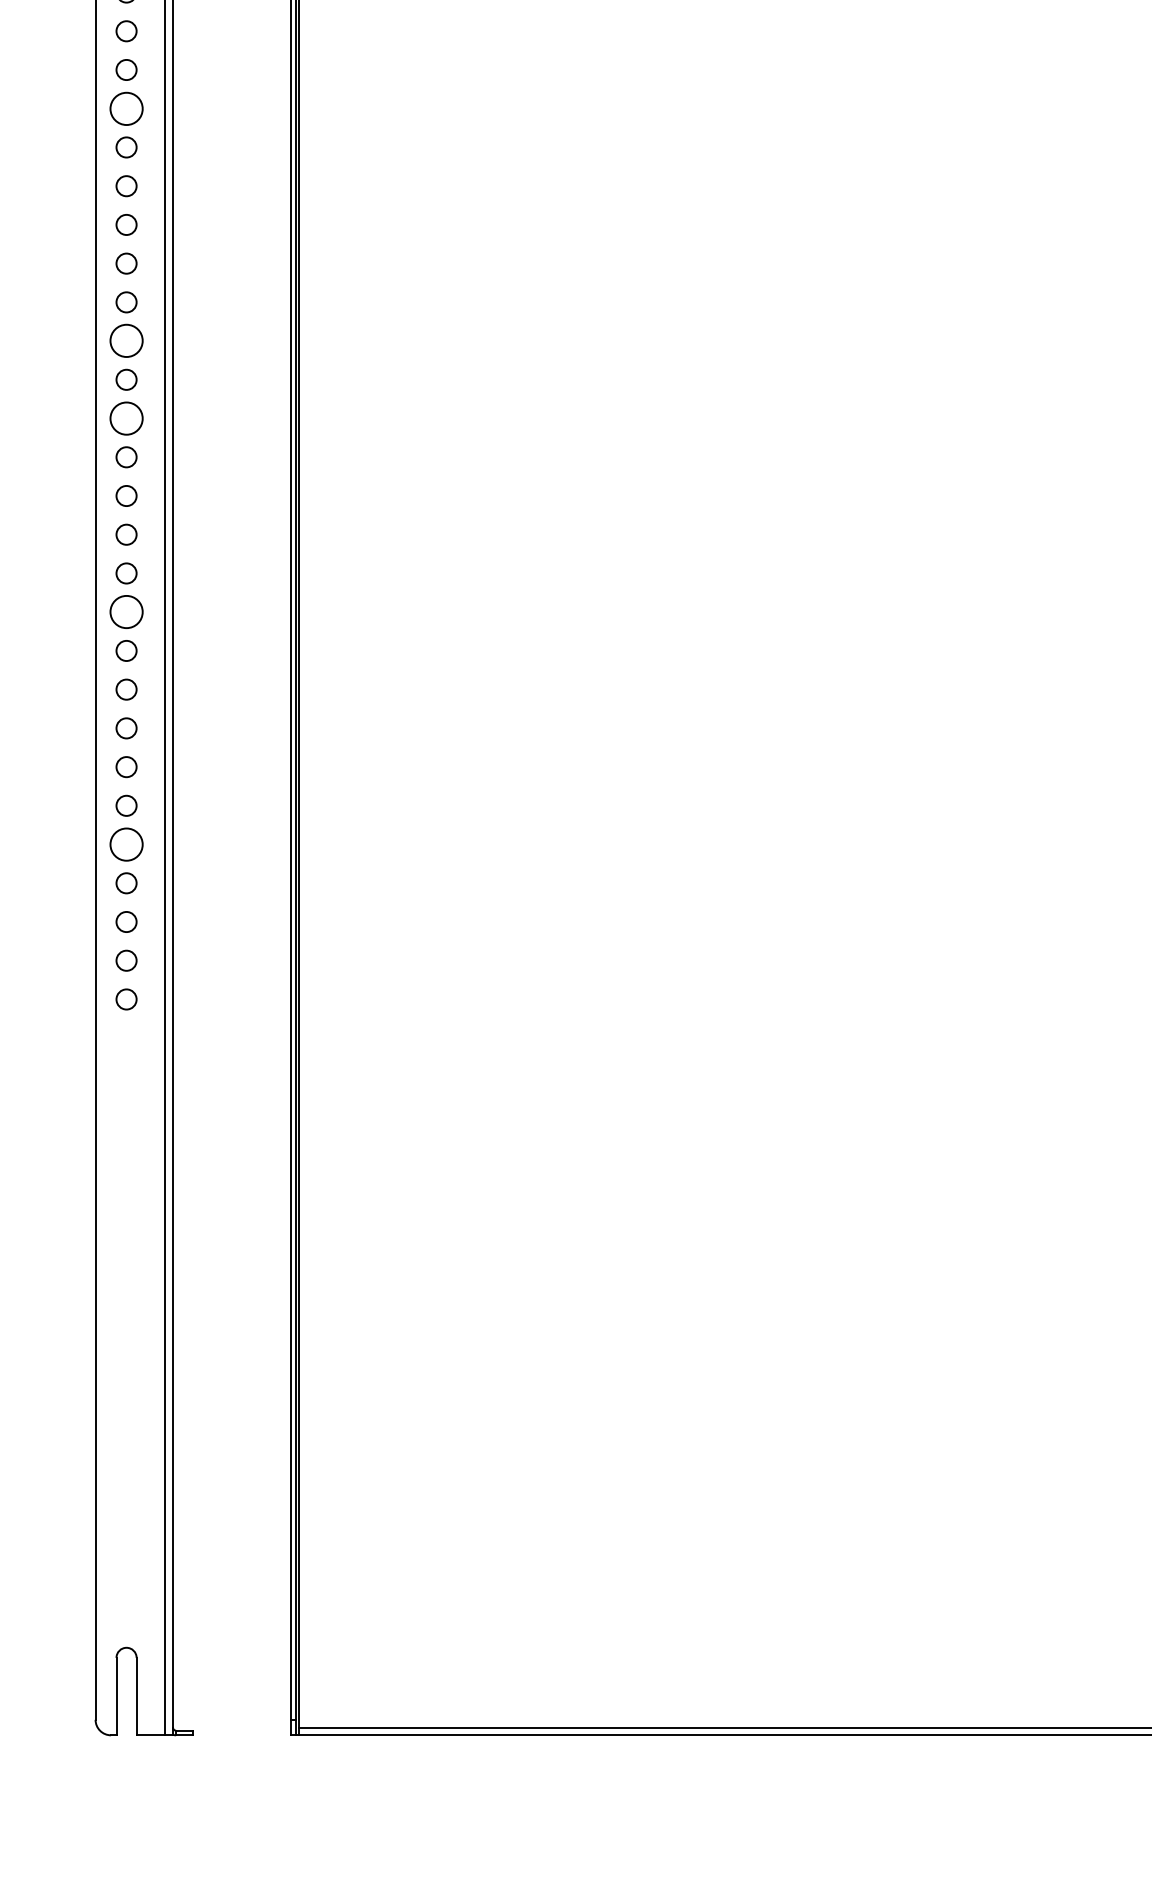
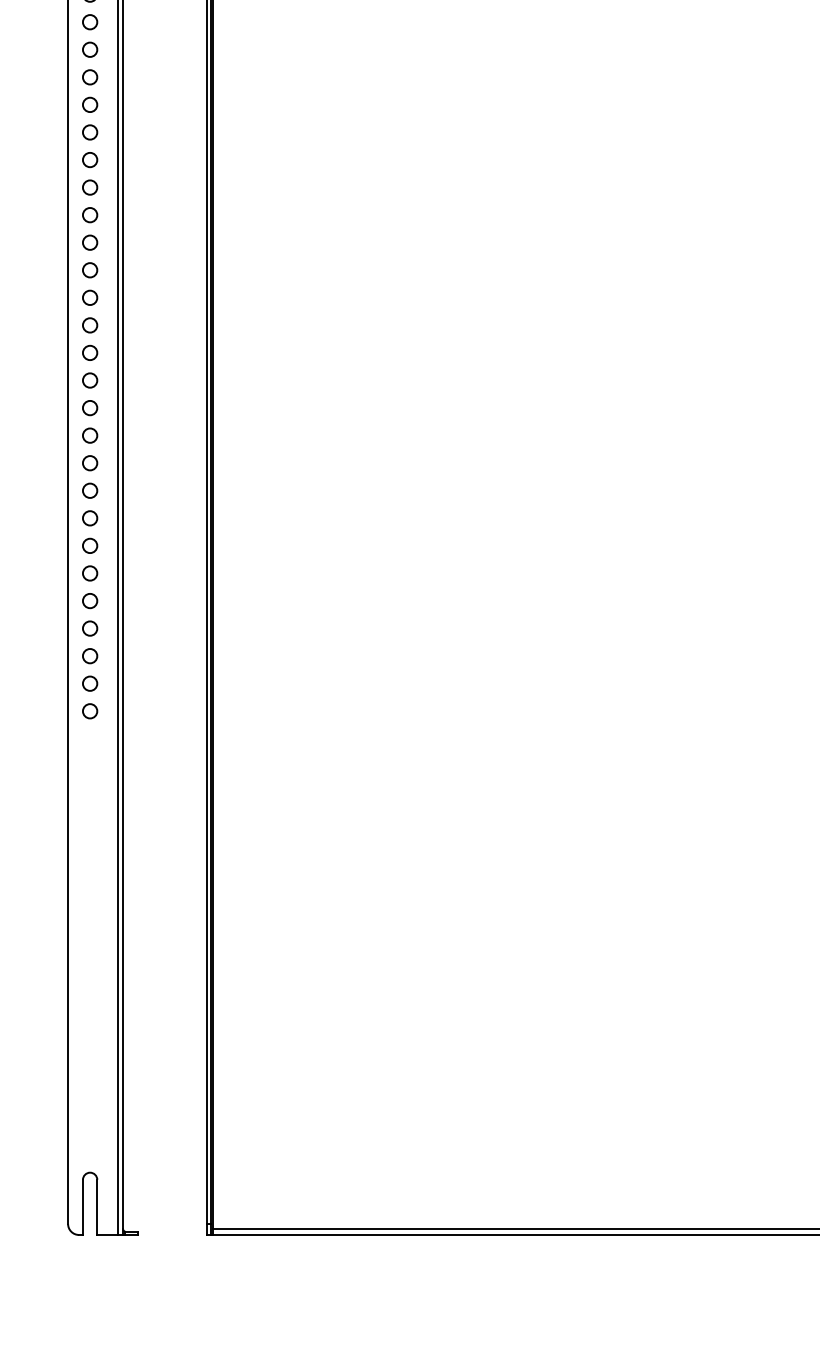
circle: (126, 108) -> (90, 77), size x0.62
circle: (126, 341) -> (90, 242), size x0.62
circle: (126, 418) -> (90, 297), size x0.62
circle: (126, 612) -> (90, 435), size x0.62
circle: (126, 844) -> (90, 600), size x0.62

